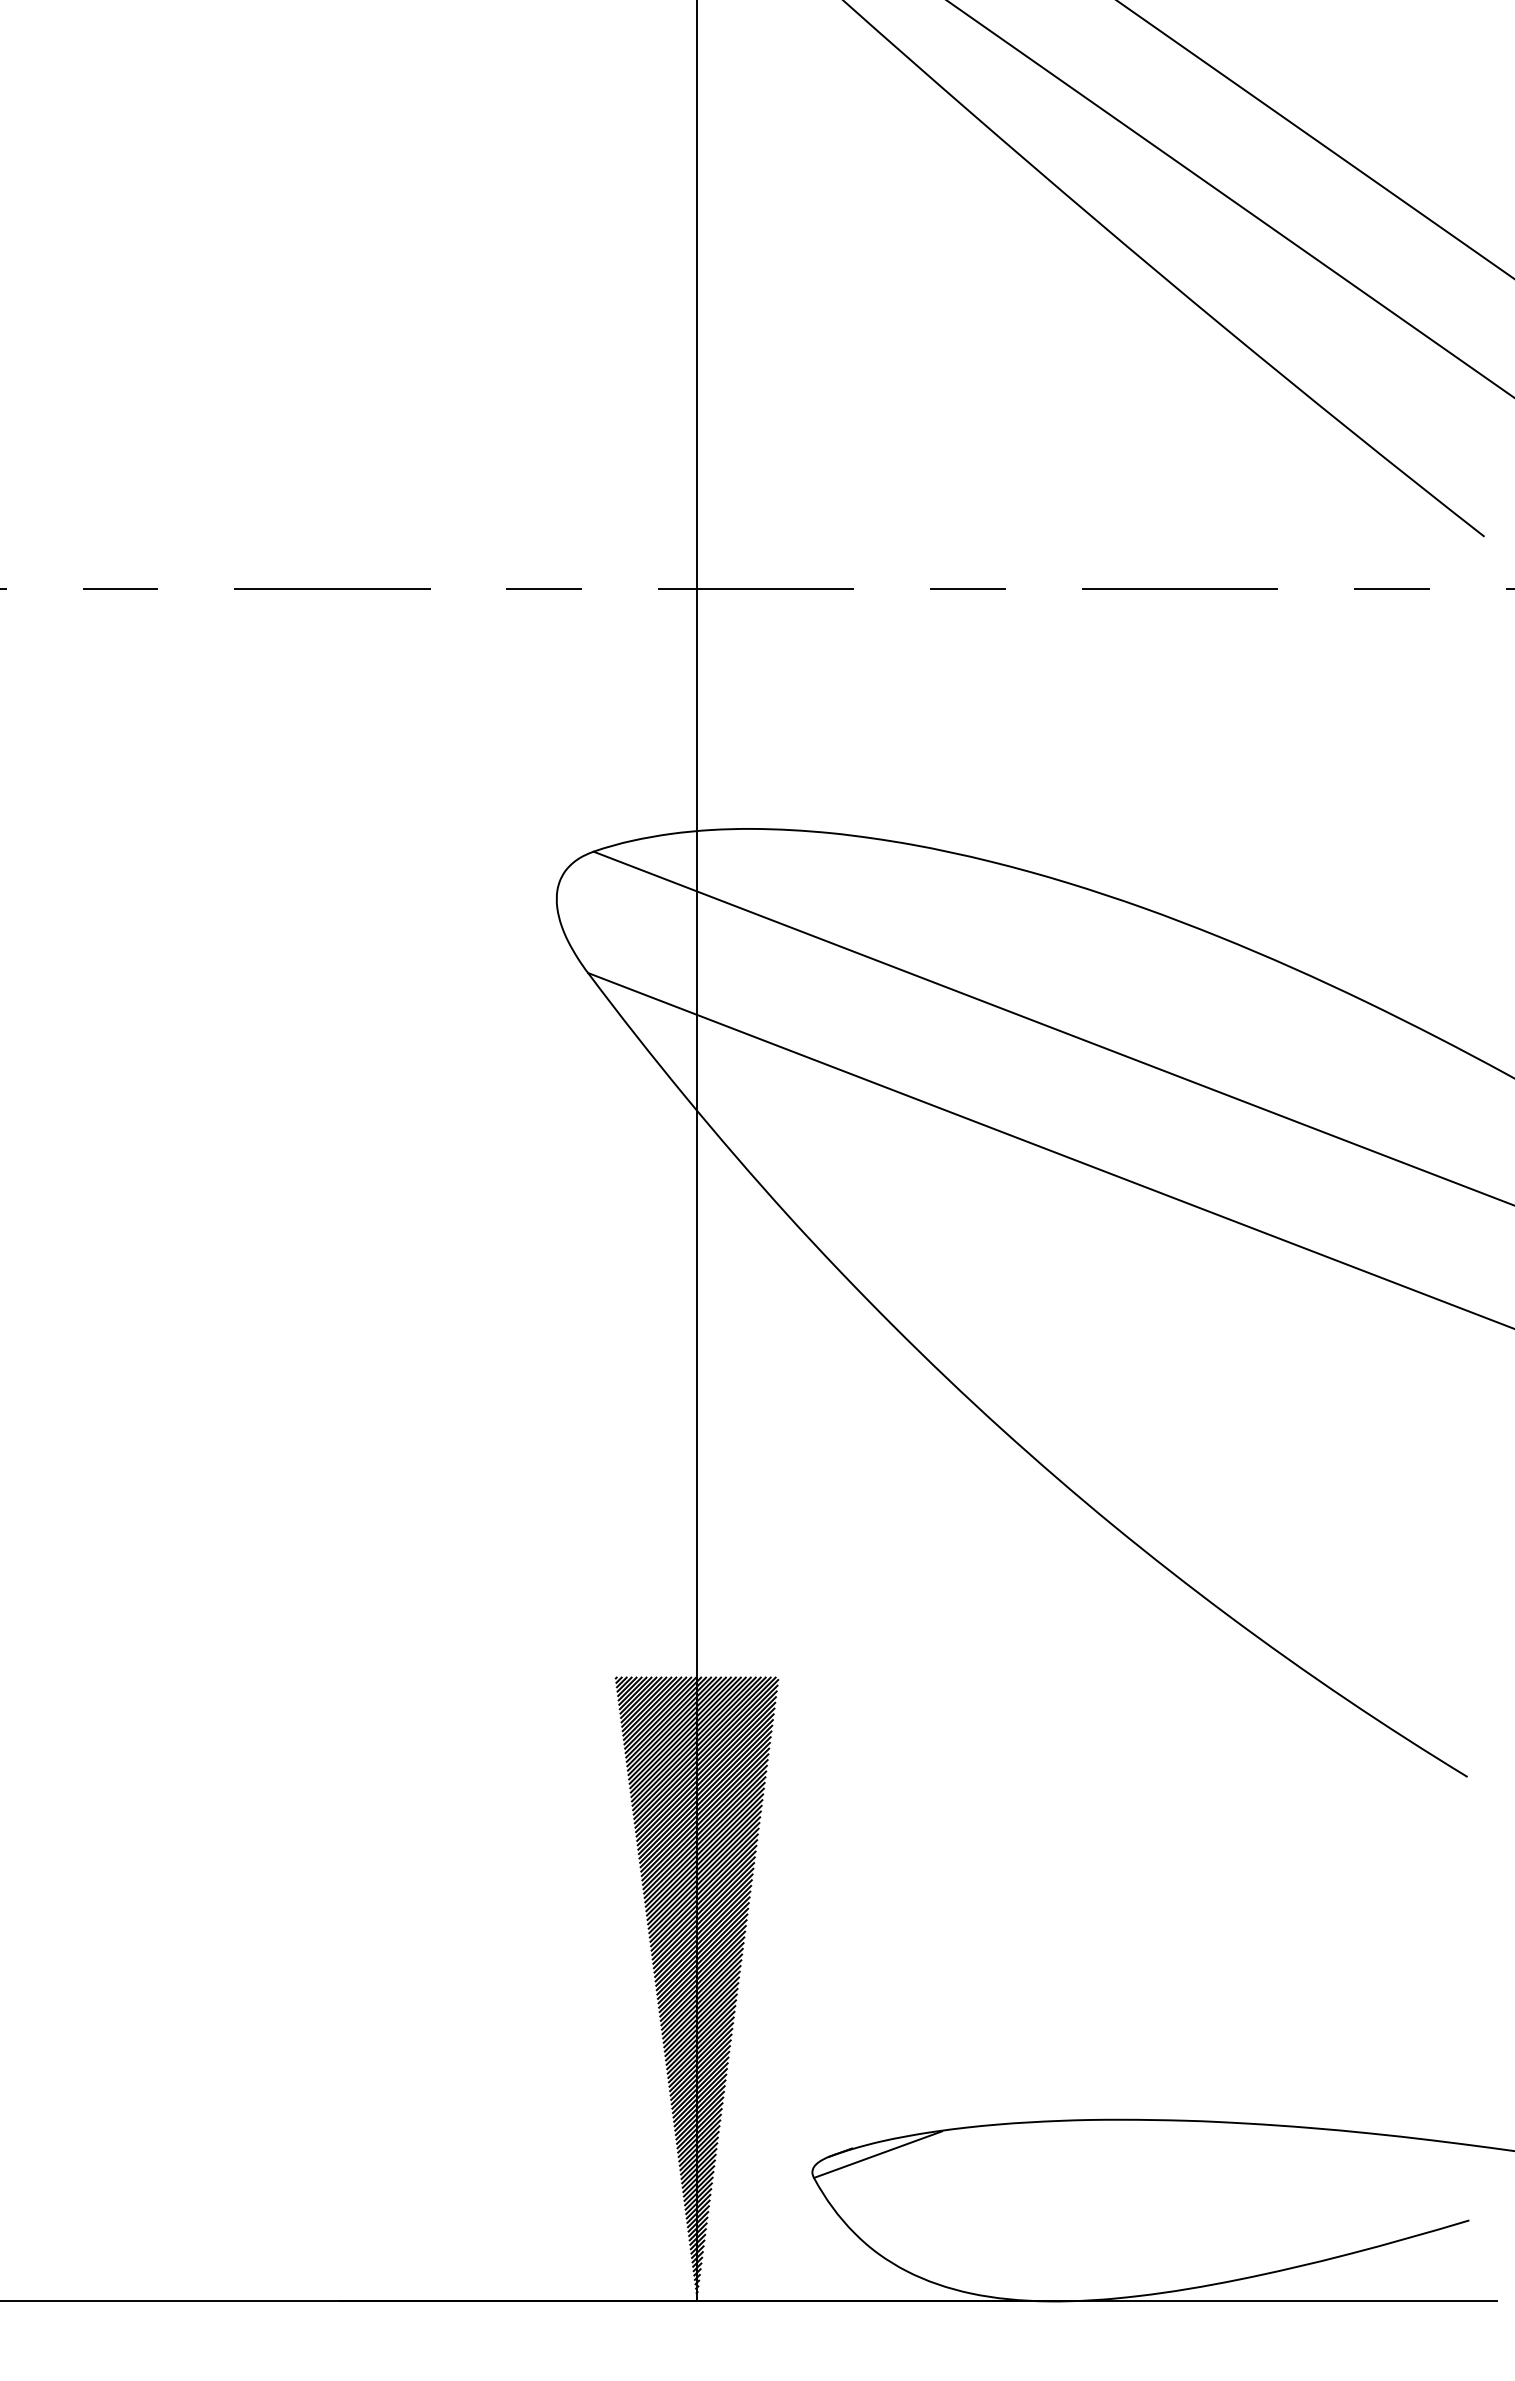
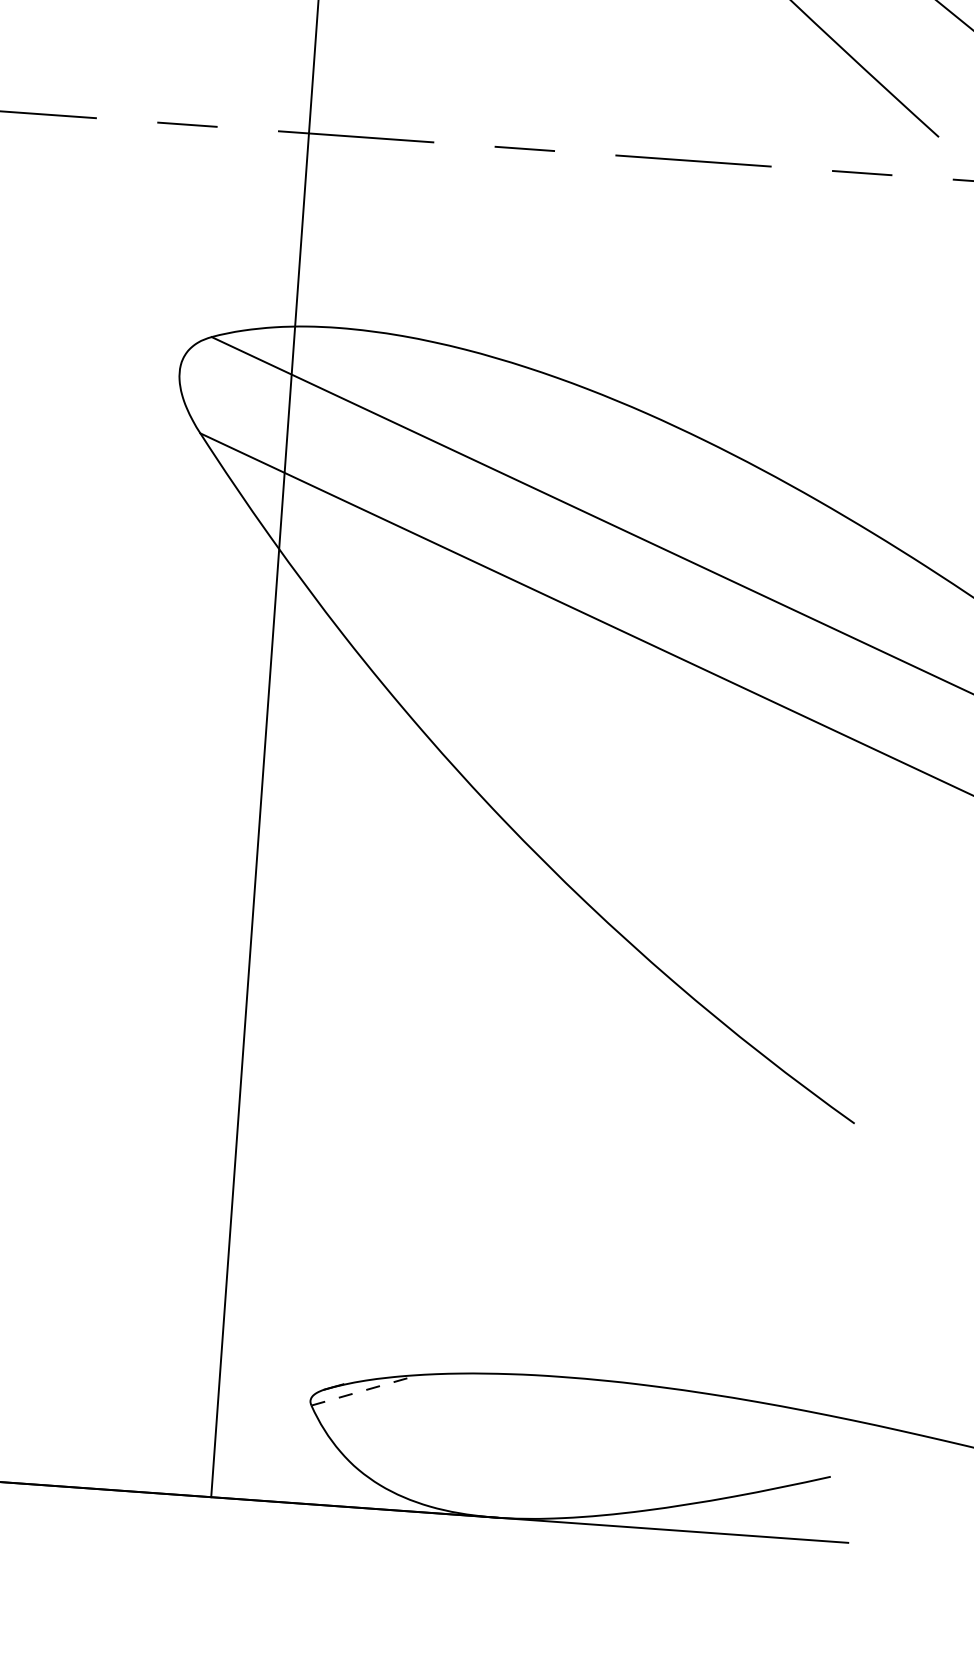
hatch: (696, 1987) -> (228, 1247), removed
line: (878, 2154) -> (364, 1390), solid -> dashed

